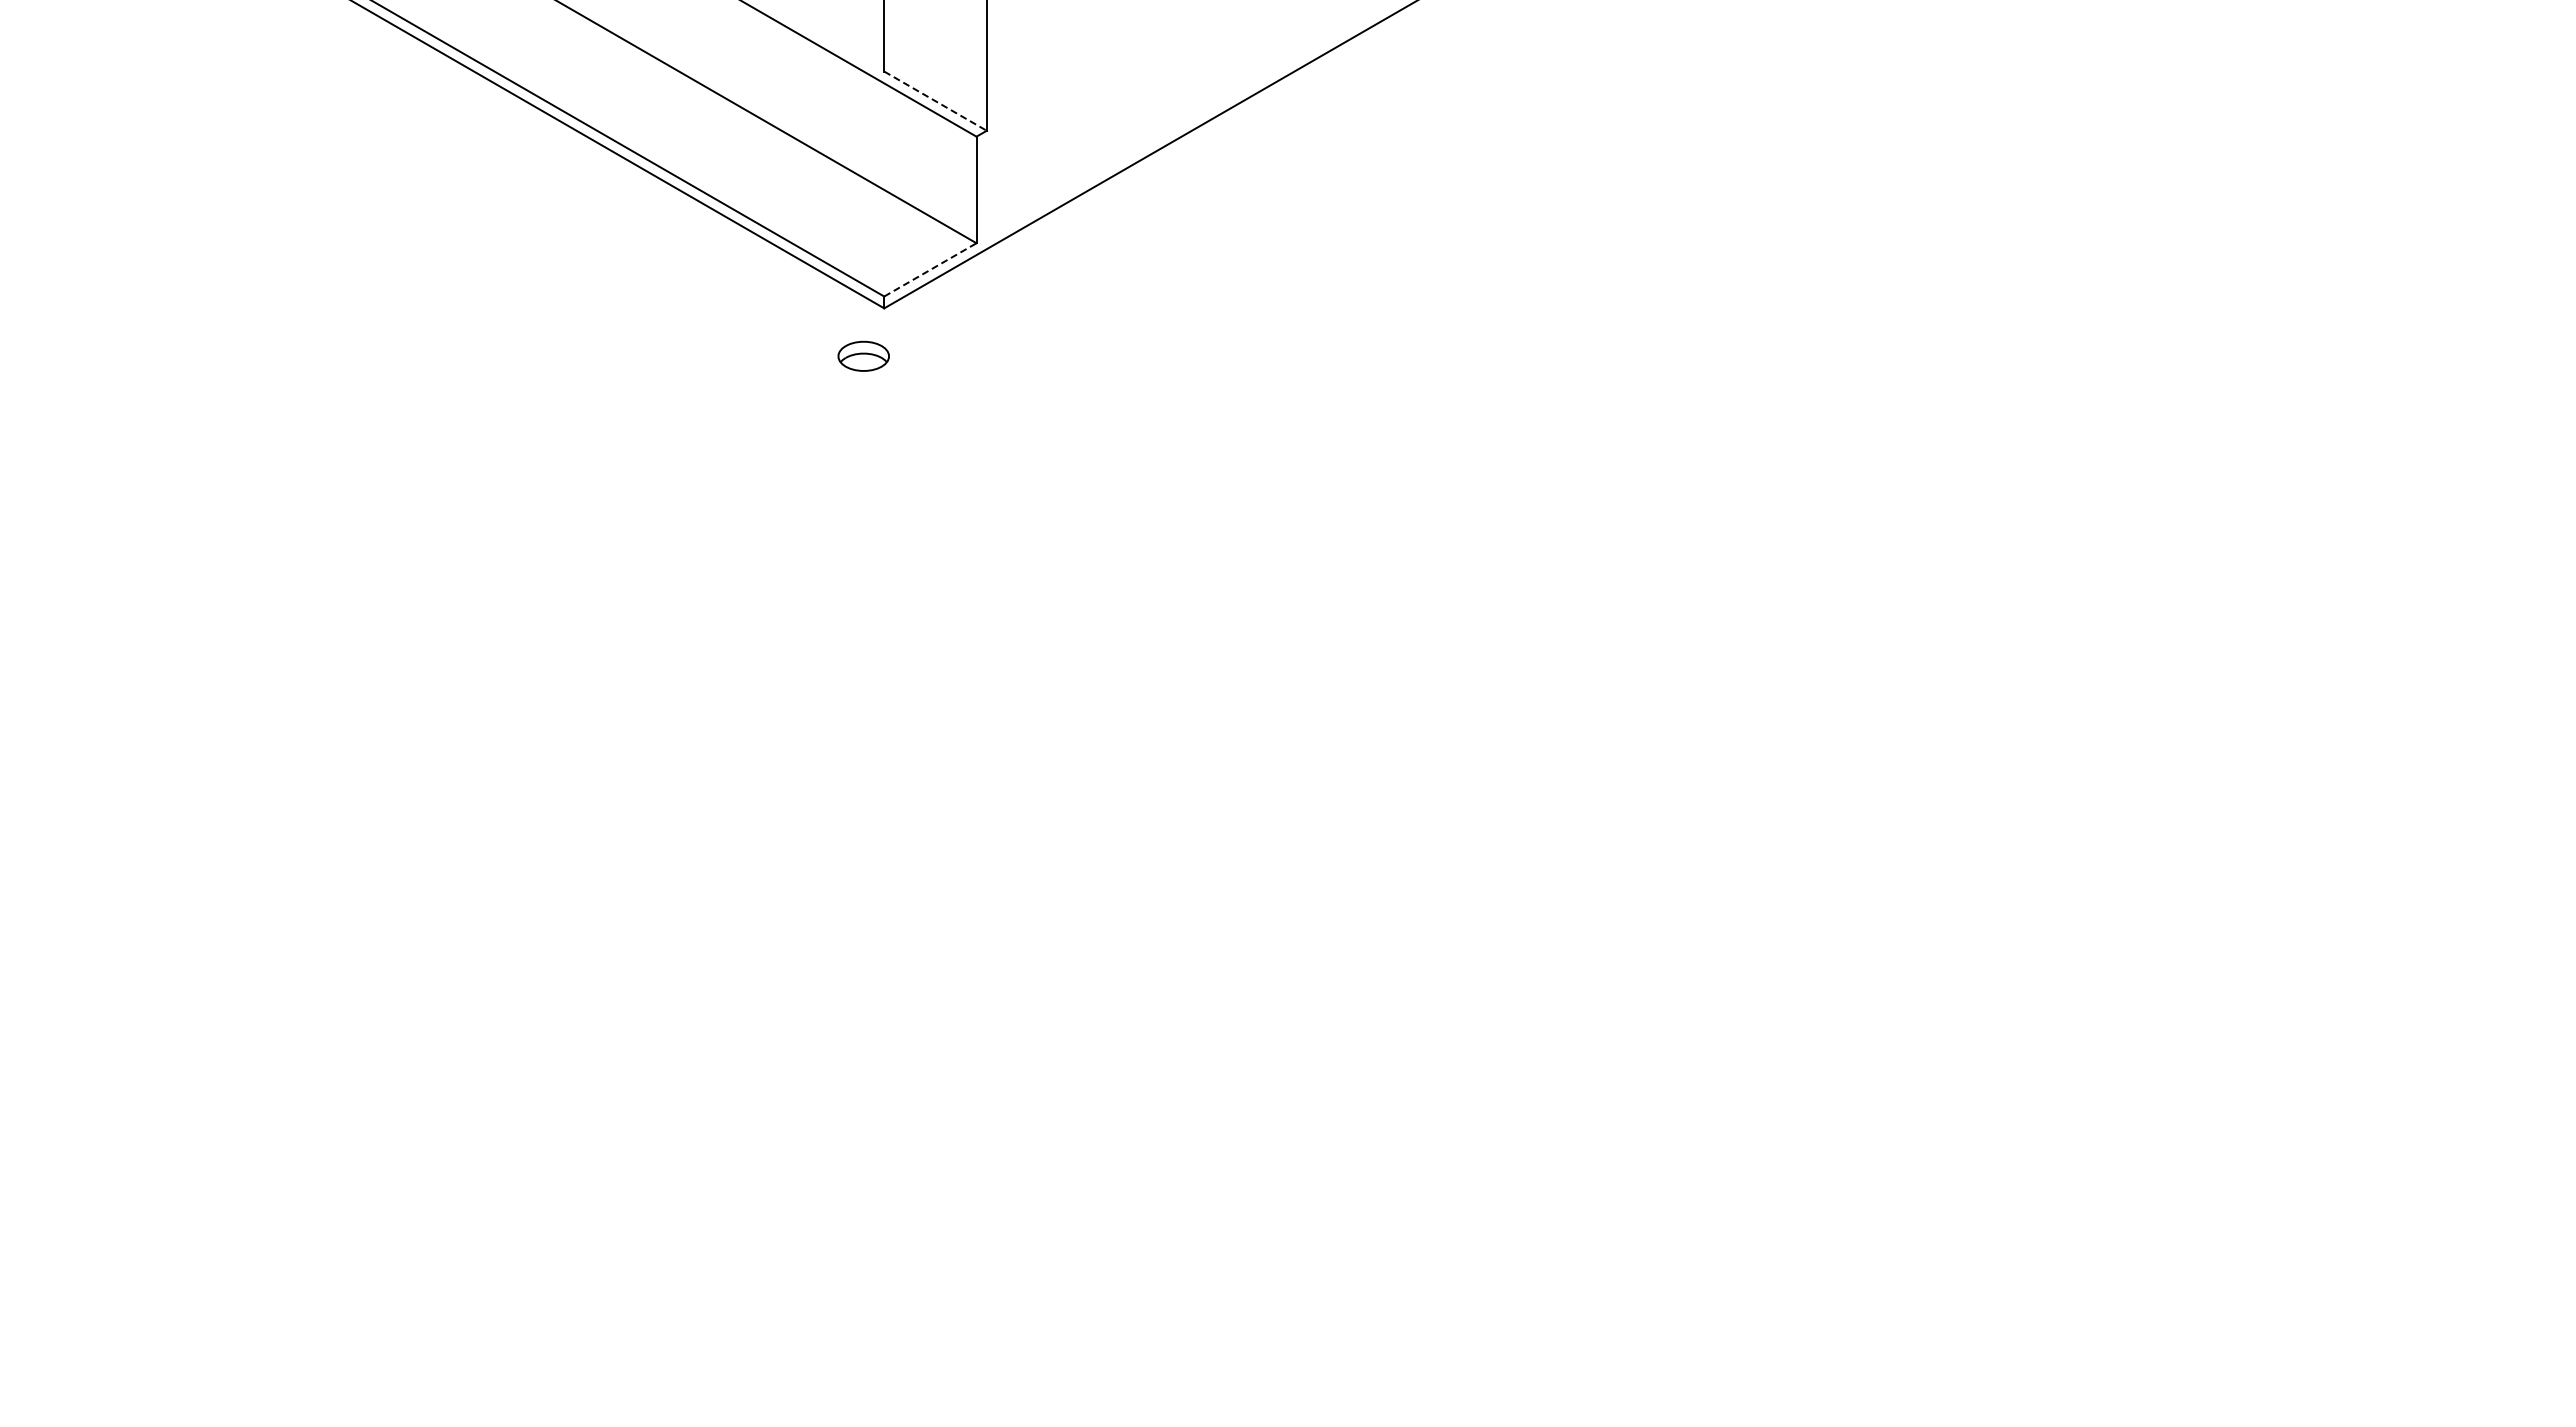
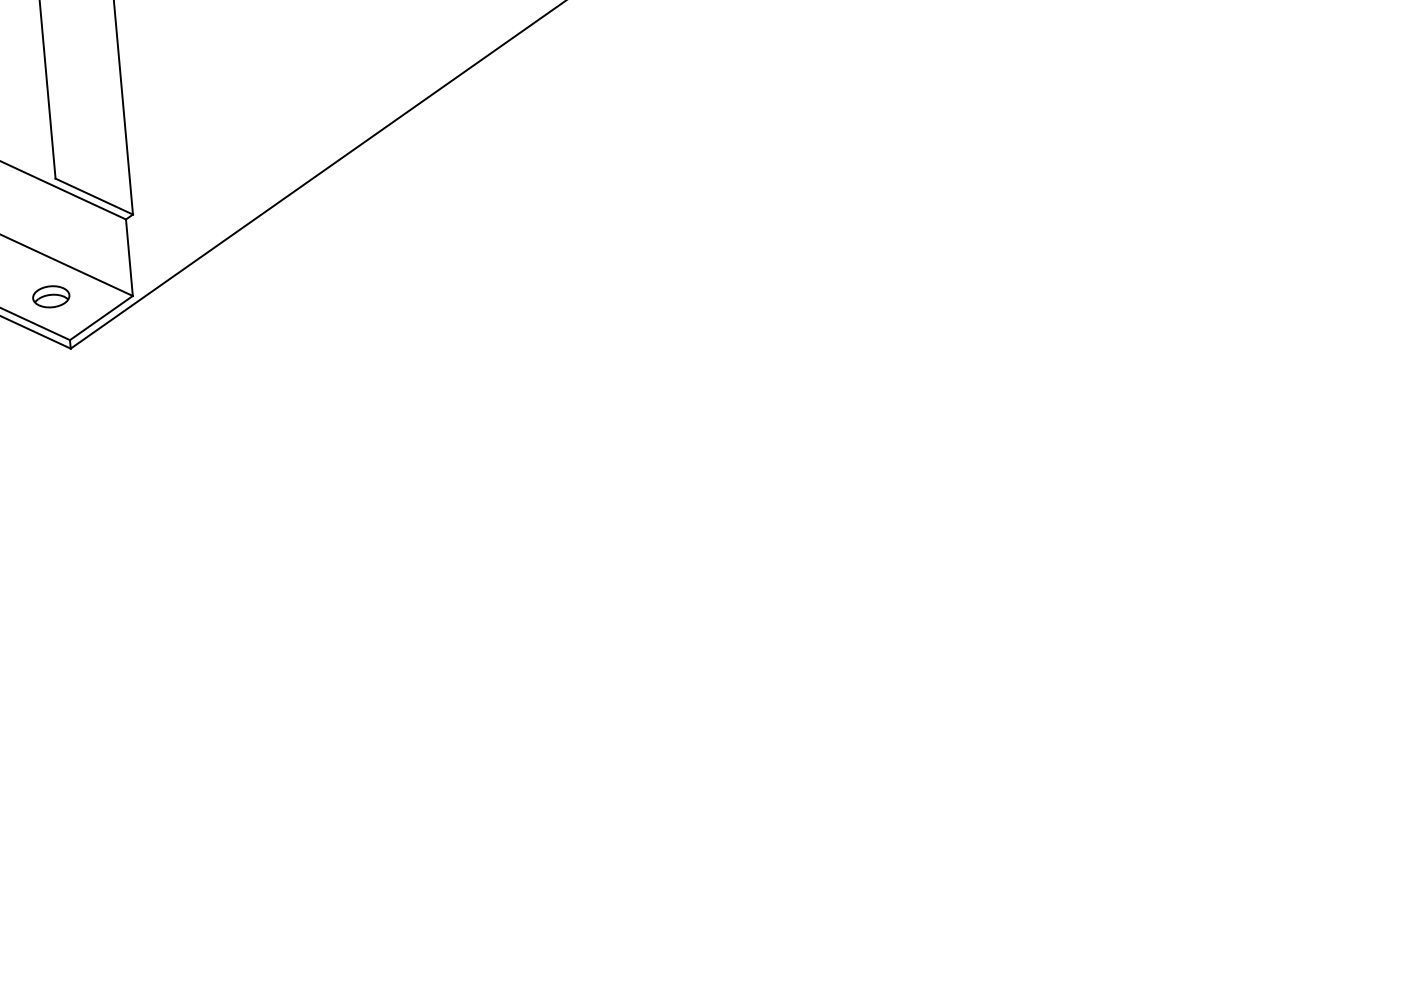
line: (935, 101) -> (94, 196), dashed -> solid
line: (930, 269) -> (101, 317), dashed -> solid
part: (863, 355) -> (51, 296), moved

